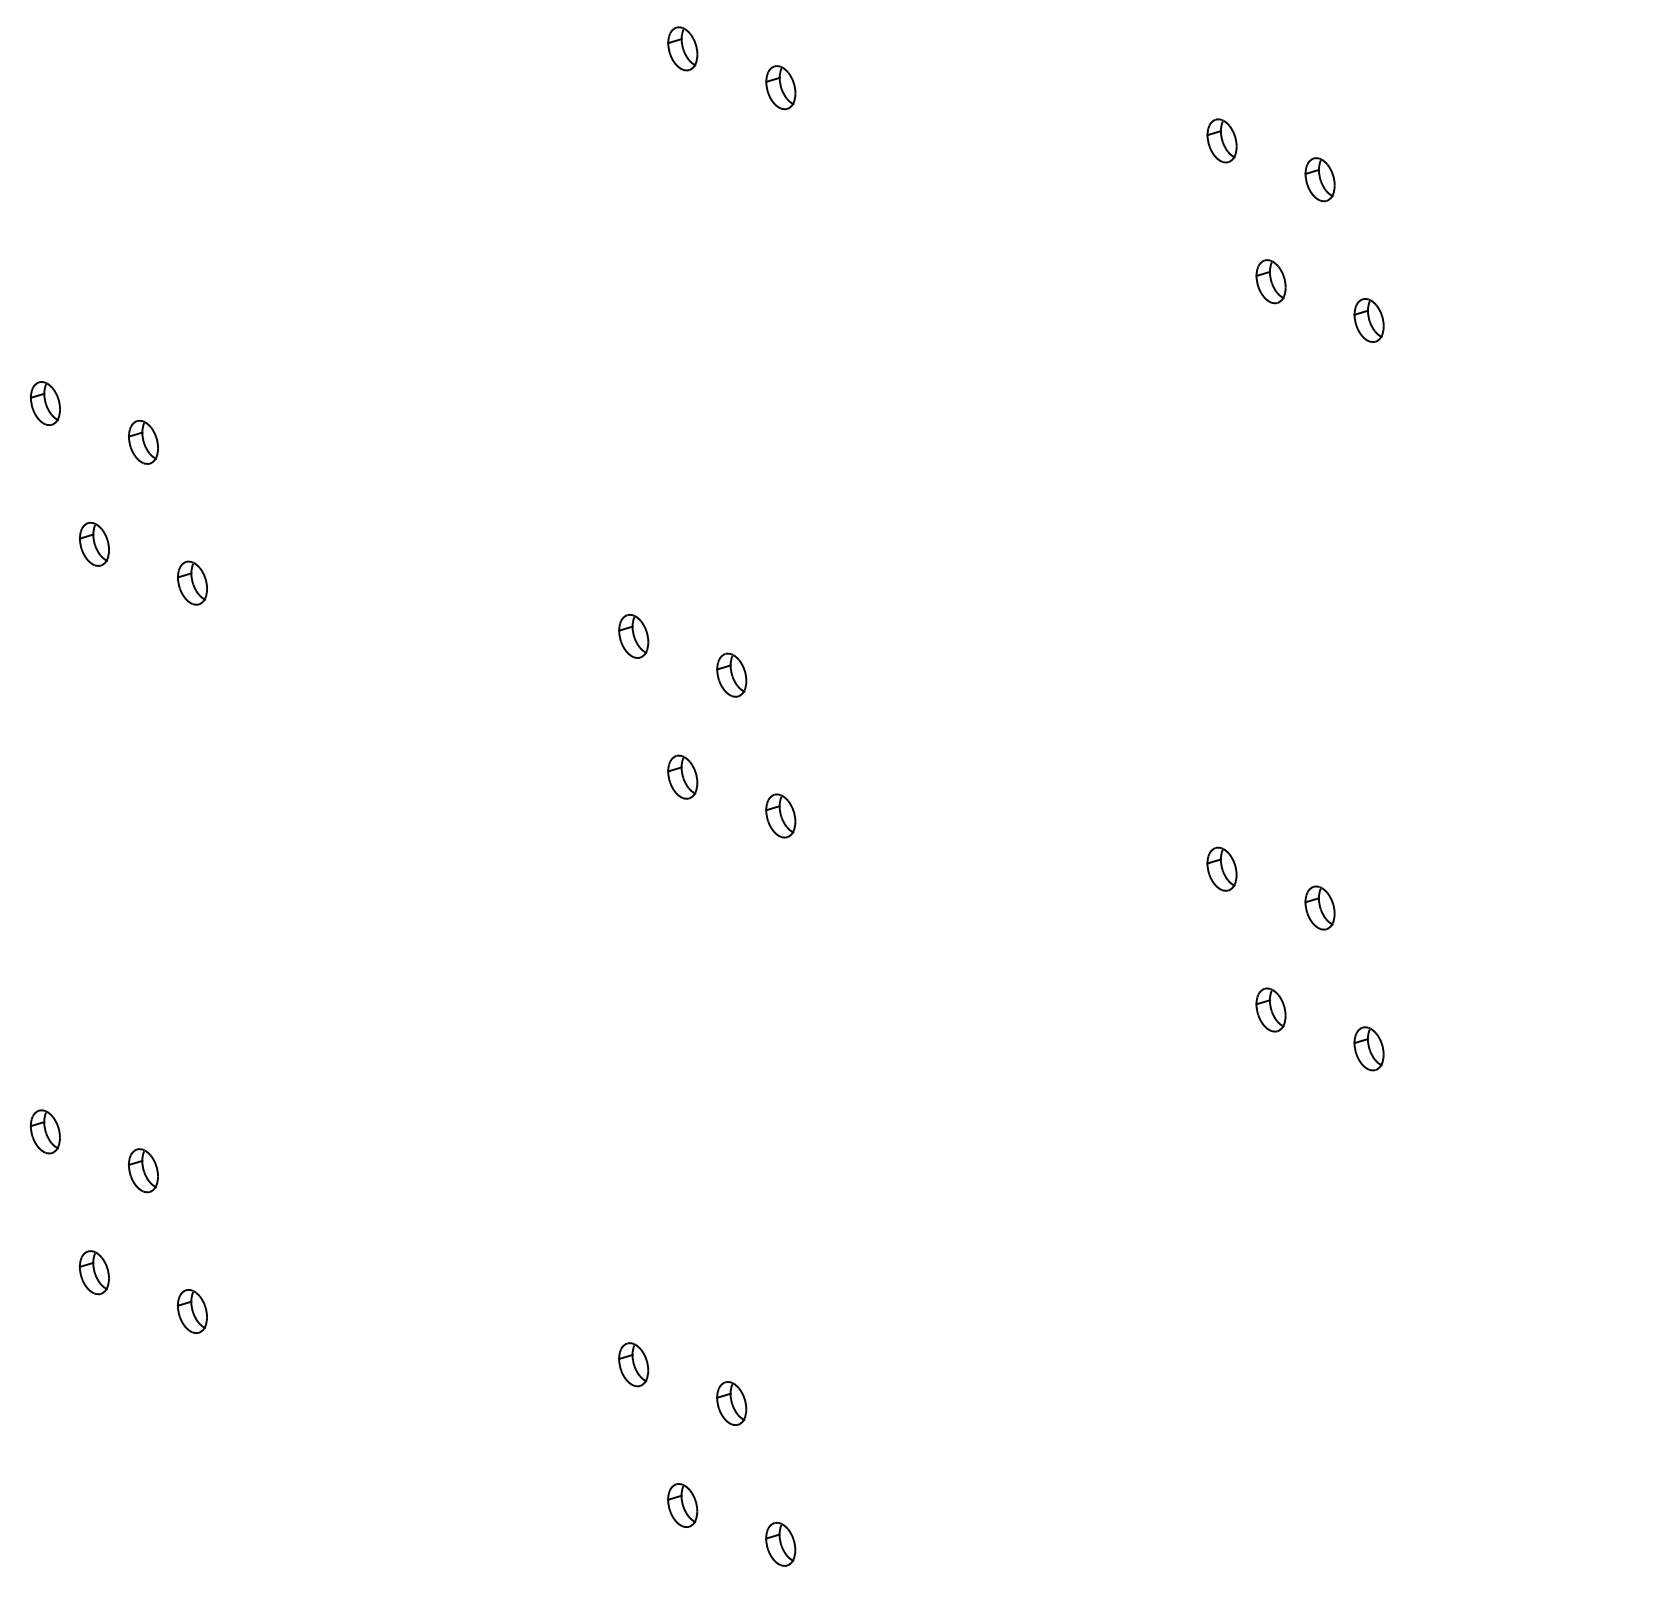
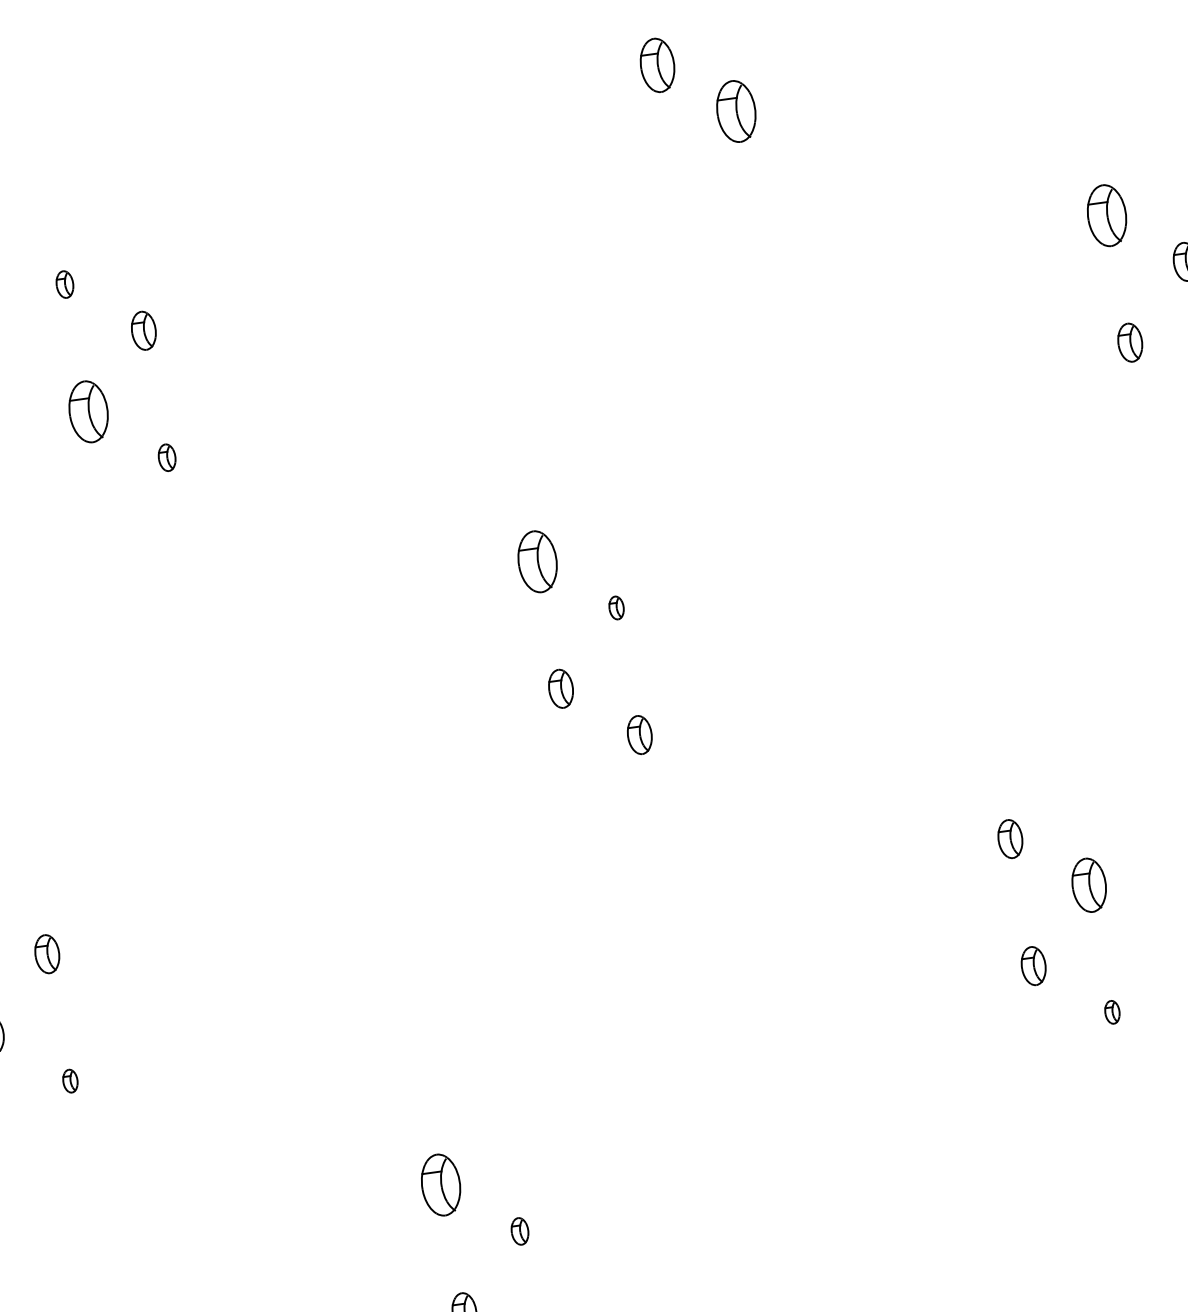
part: (682, 48) -> (657, 65), size x1.4
part: (780, 87) -> (736, 111), size x1.6
part: (1221, 140) -> (1106, 215), size x1.6
part: (44, 403) -> (64, 284), size x0.7
part: (93, 543) -> (87, 410), size x1.6
part: (192, 582) -> (167, 457), size x0.7
part: (633, 636) -> (537, 561), size x1.6
part: (731, 674) -> (616, 607), size x0.6
part: (1319, 907) -> (1088, 884), size x1.4
part: (1368, 1048) -> (1112, 1011), size x0.6
part: (191, 1311) -> (69, 1081), size x0.6
part: (633, 1364) -> (441, 1185), size x1.6
part: (731, 1403) -> (519, 1231), size x0.7

